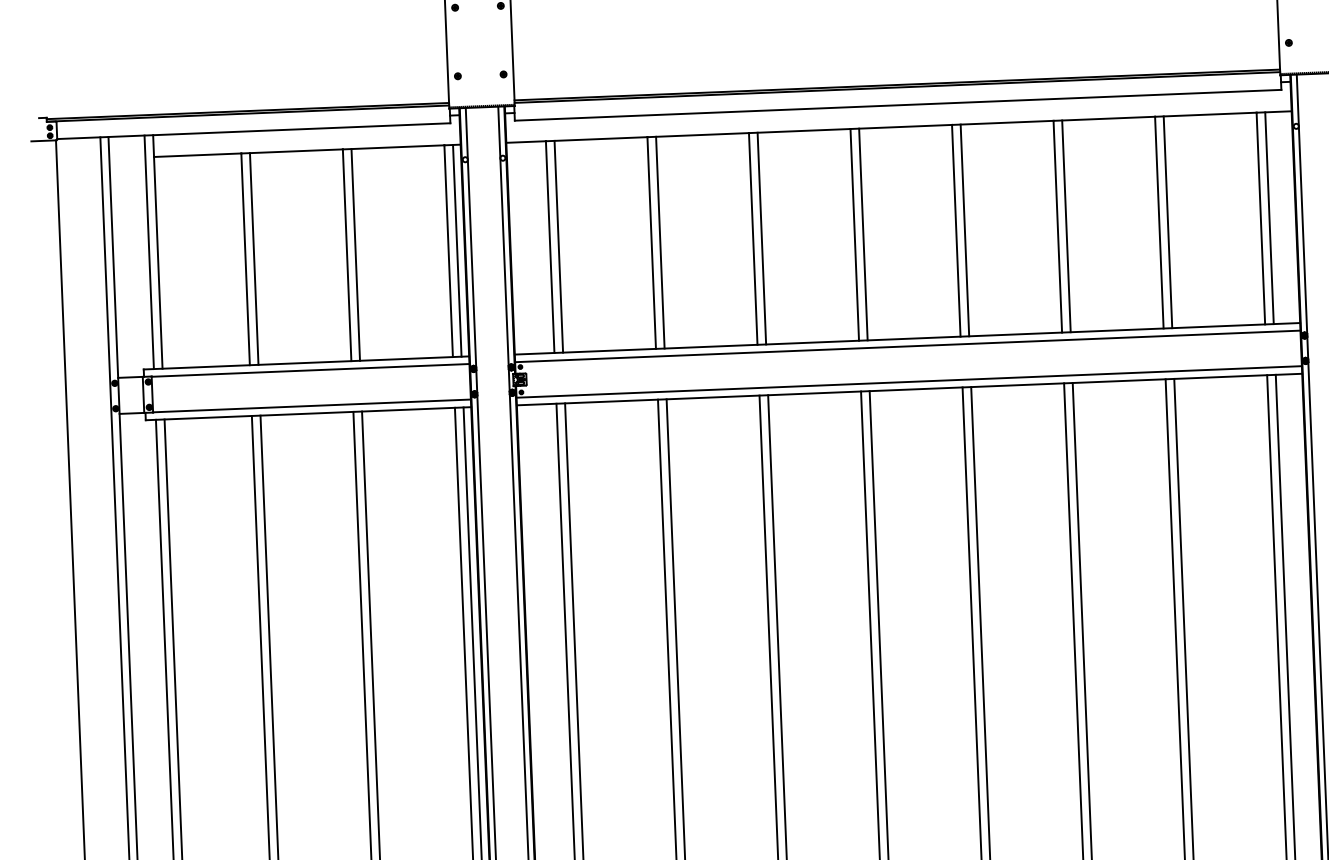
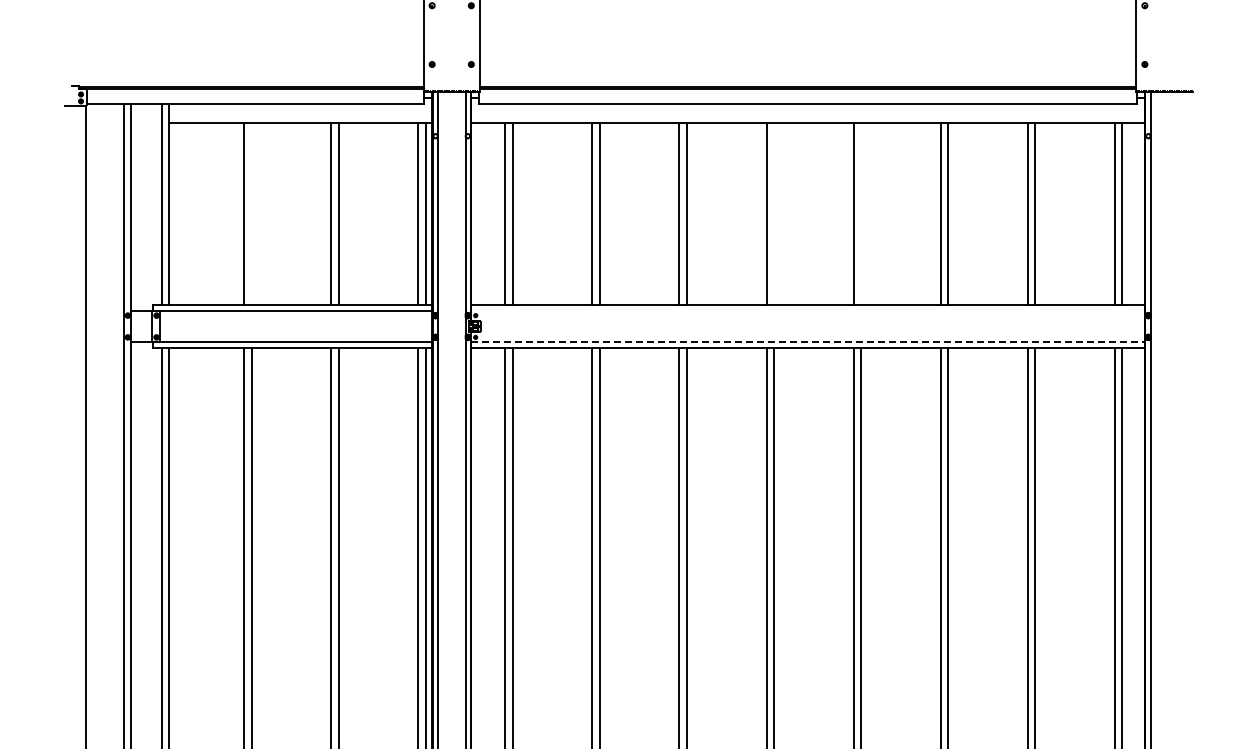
line: (965, 229) -> (861, 213), removed
line: (862, 234) -> (773, 213), removed
line: (254, 258) -> (251, 213), removed
line: (907, 346) -> (807, 311), removed
line: (909, 381) -> (808, 341), solid -> dashed

